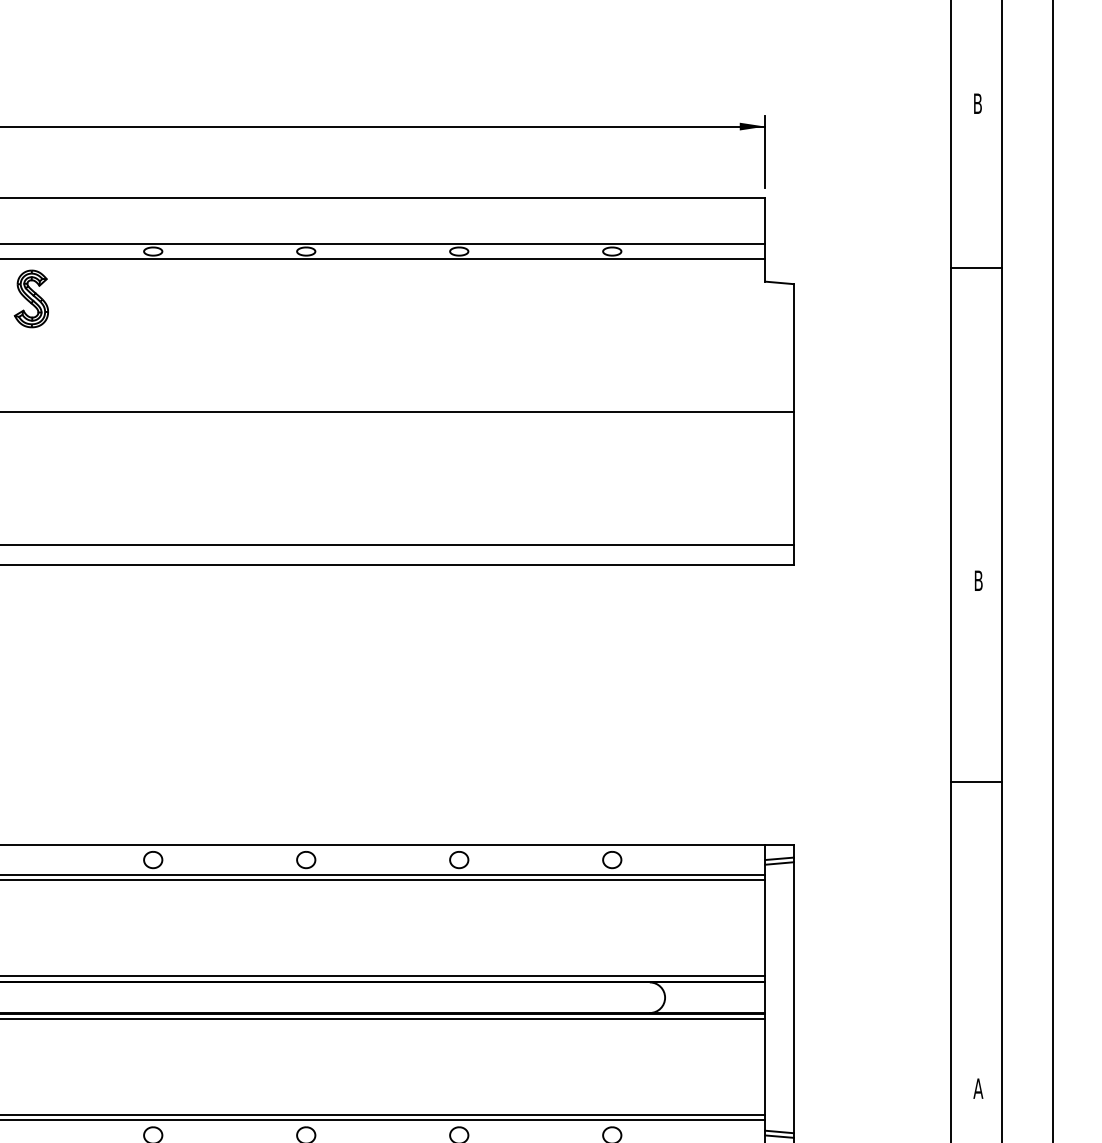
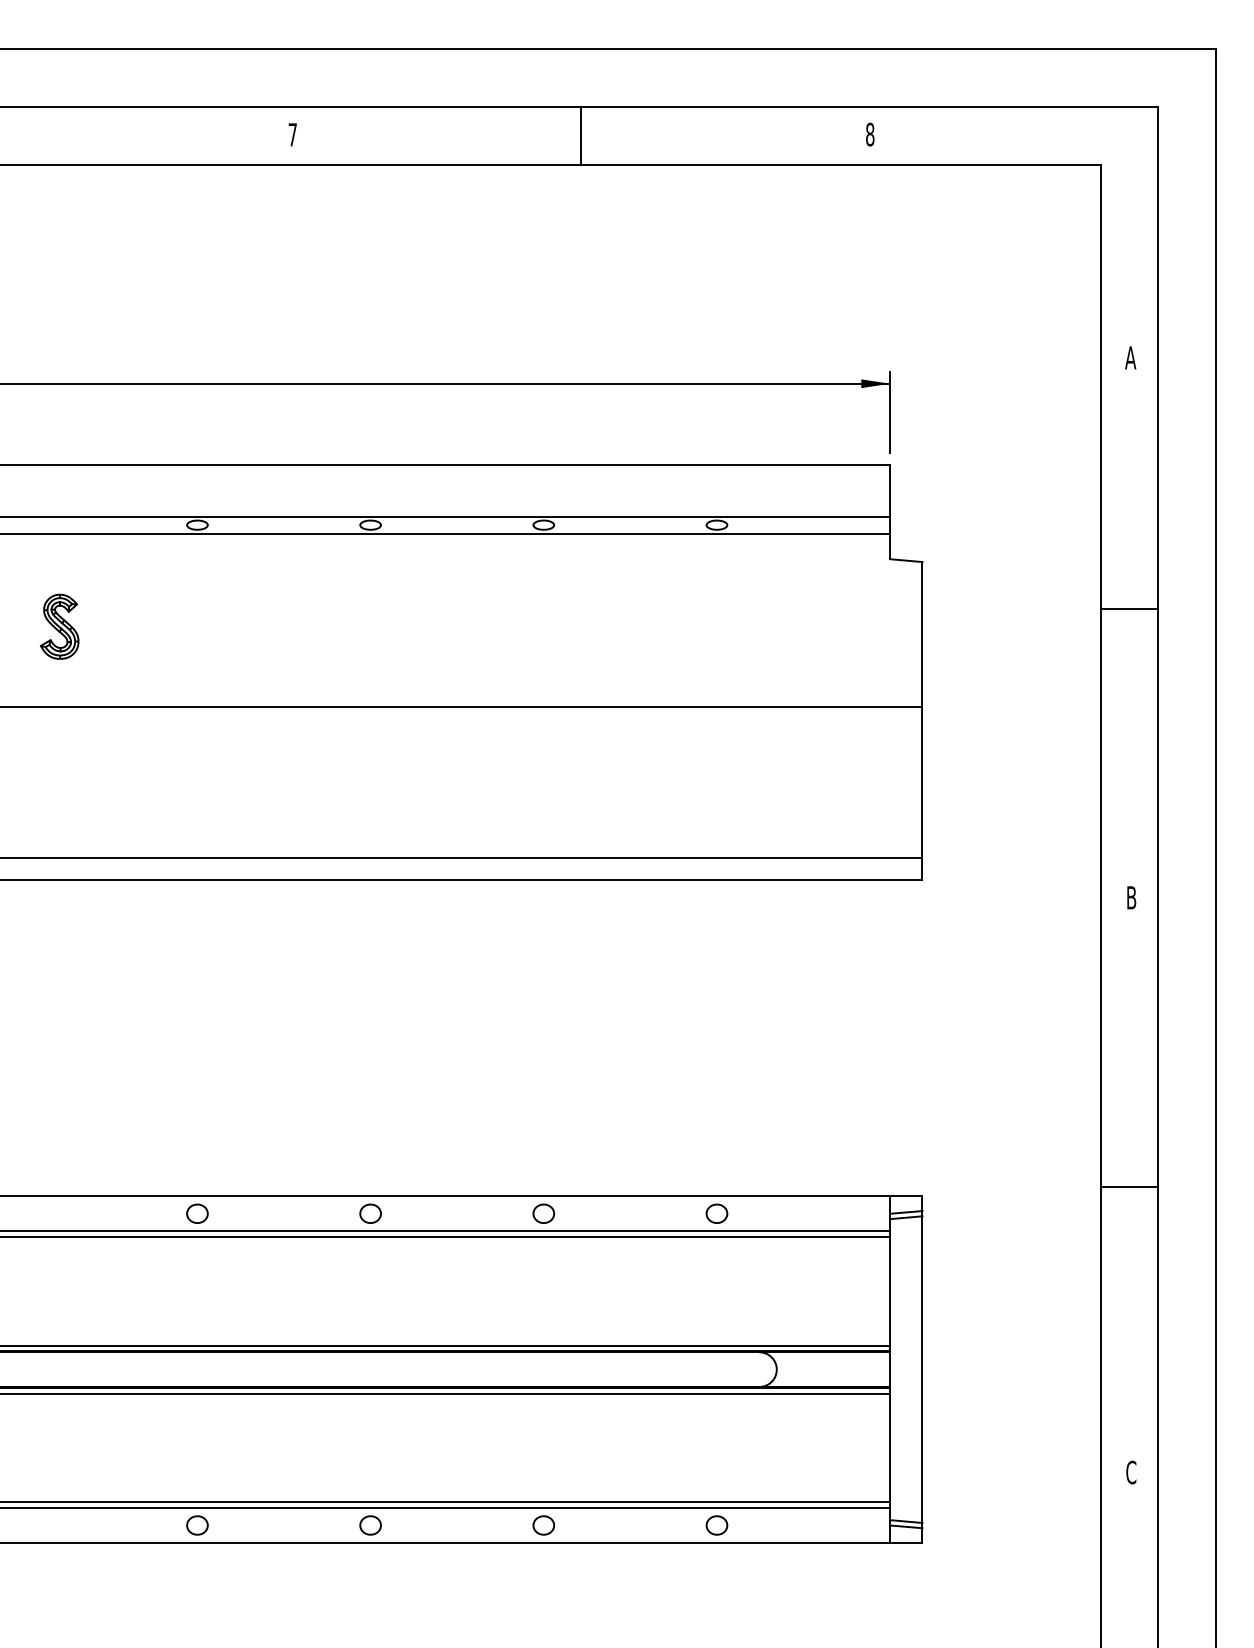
text: (977, 103) -> (1130, 357), B -> A
line: (976, 267) -> (1129, 609), moved
part: (31, 298) -> (59, 626), moved
line: (976, 782) -> (1129, 1186), moved
text: (977, 1088) -> (1130, 1472), A -> C

